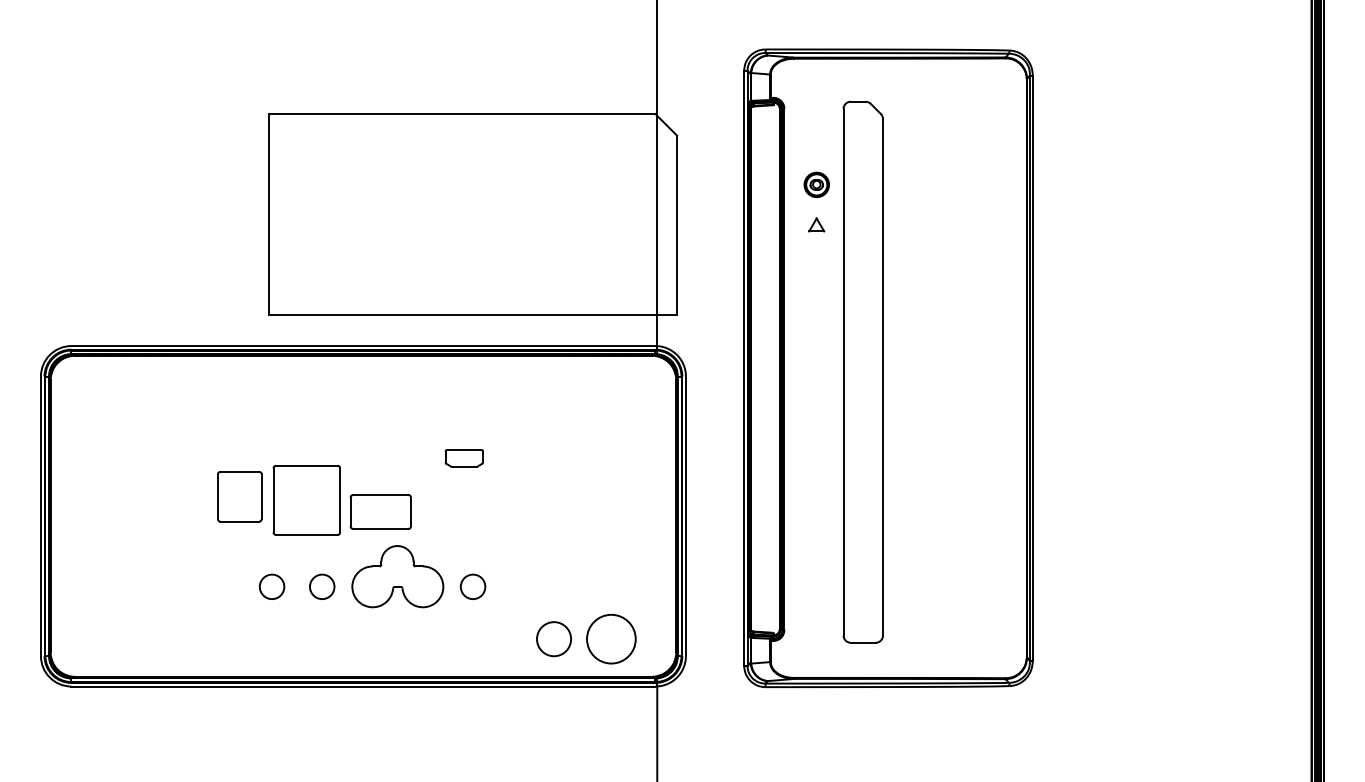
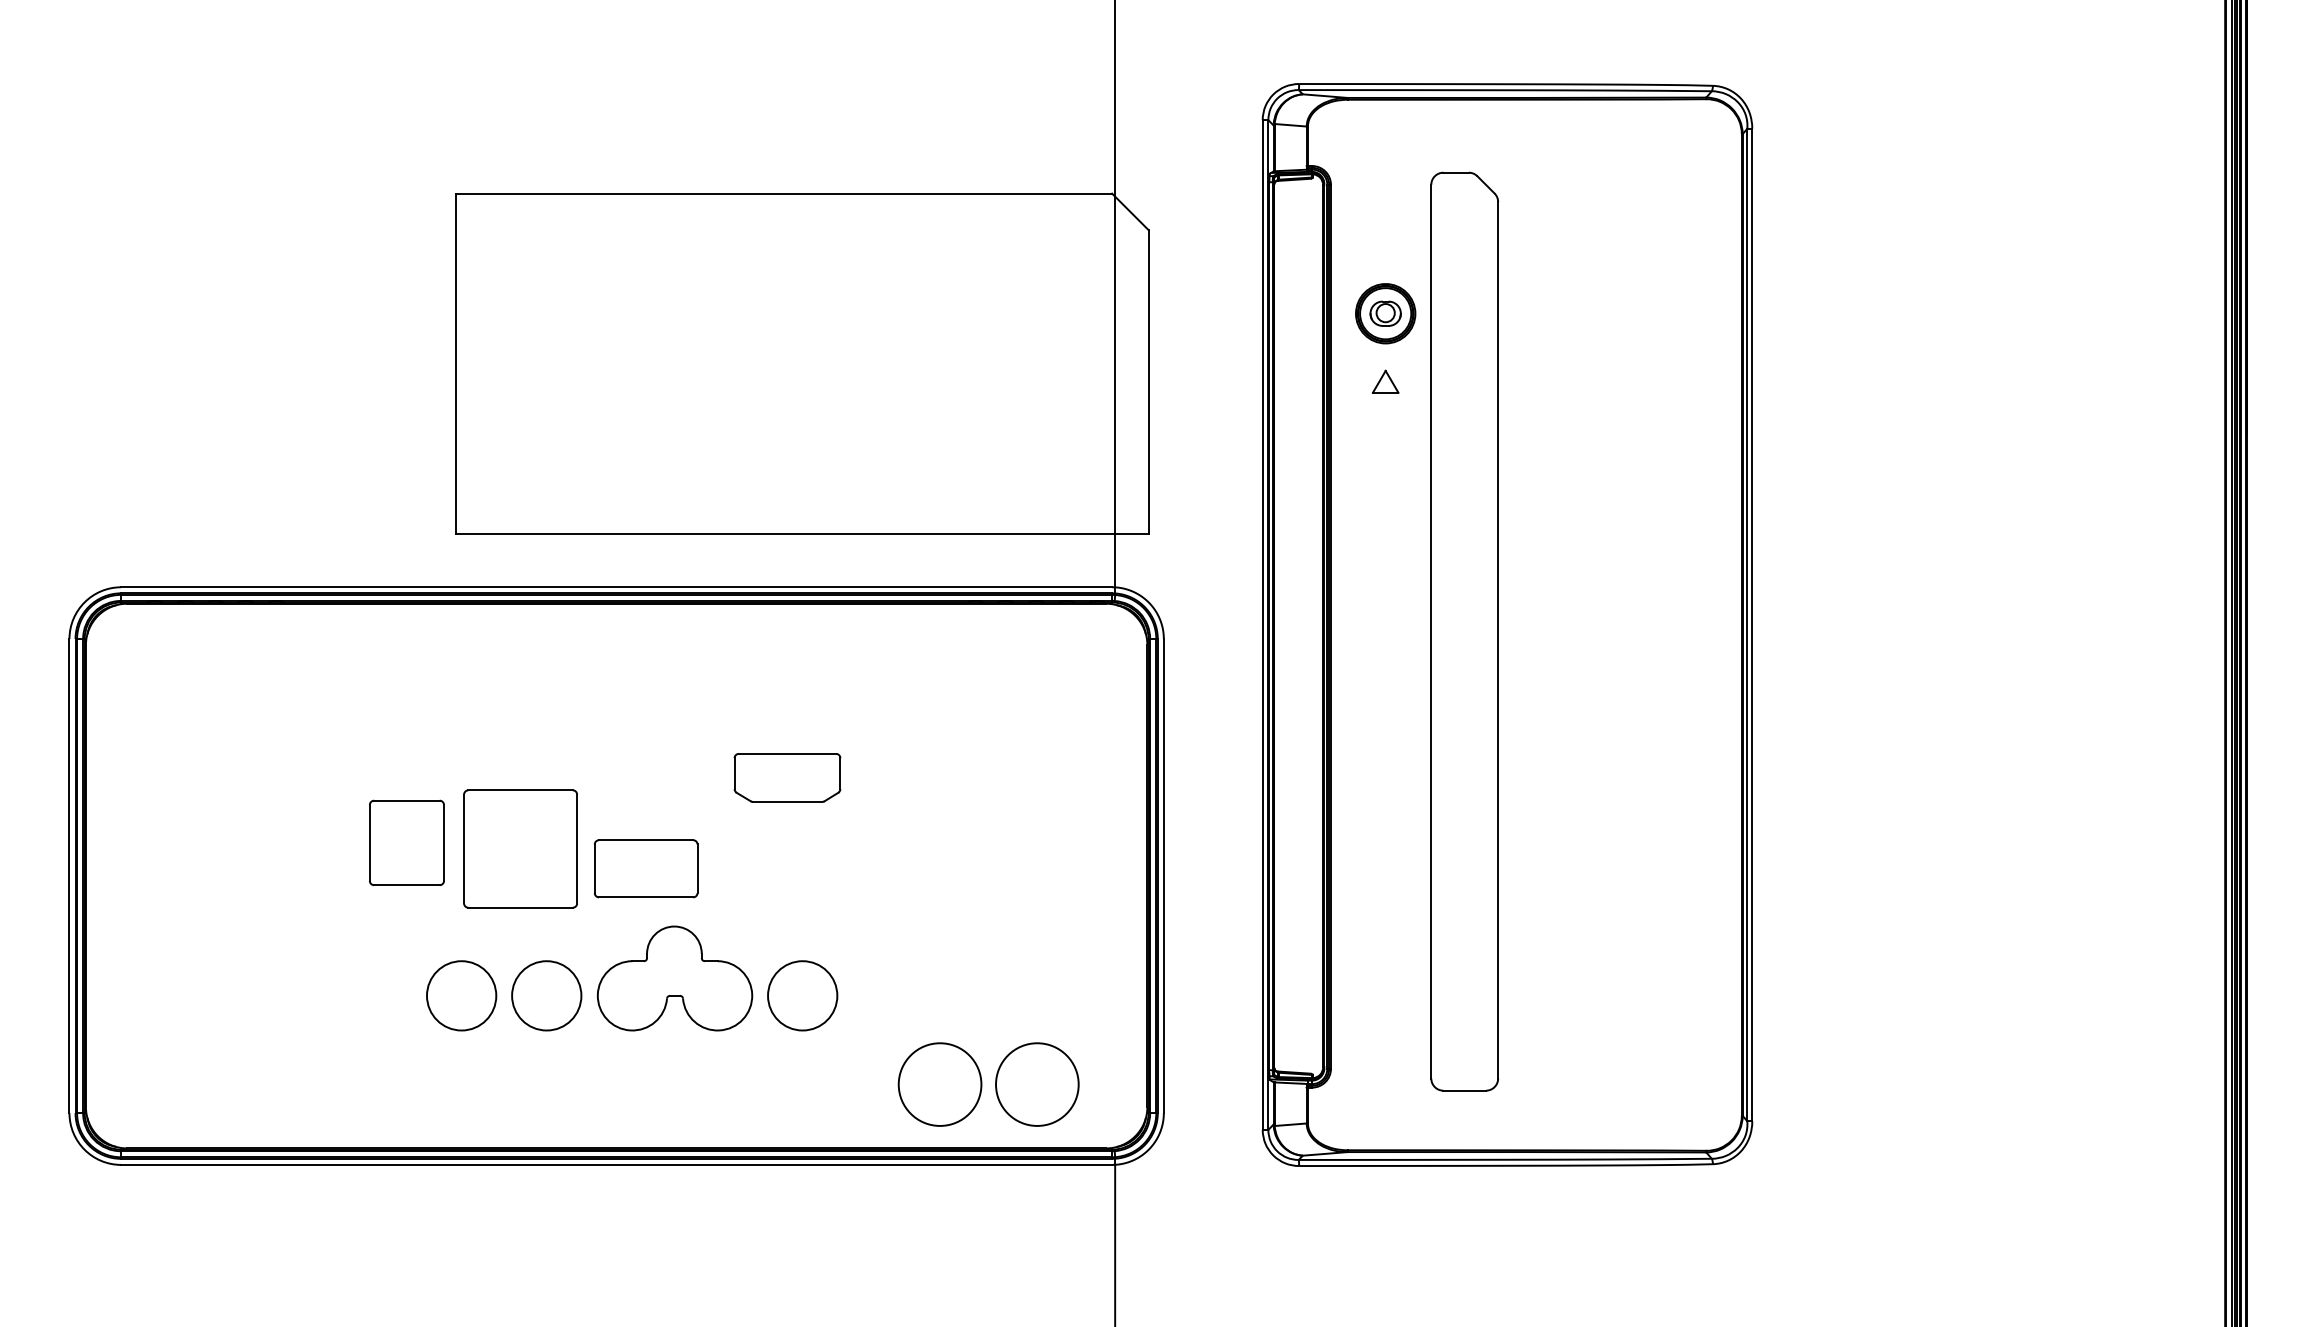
part: (816, 184) -> (1385, 313), size x1.43
part: (464, 458) -> (788, 778), size x1.67
circle: (271, 586) -> (460, 995), size x1.67
circle: (321, 586) -> (545, 995), size x1.67
circle: (472, 586) -> (801, 995), size x1.67
circle: (553, 638) -> (939, 1083), size x1.43

